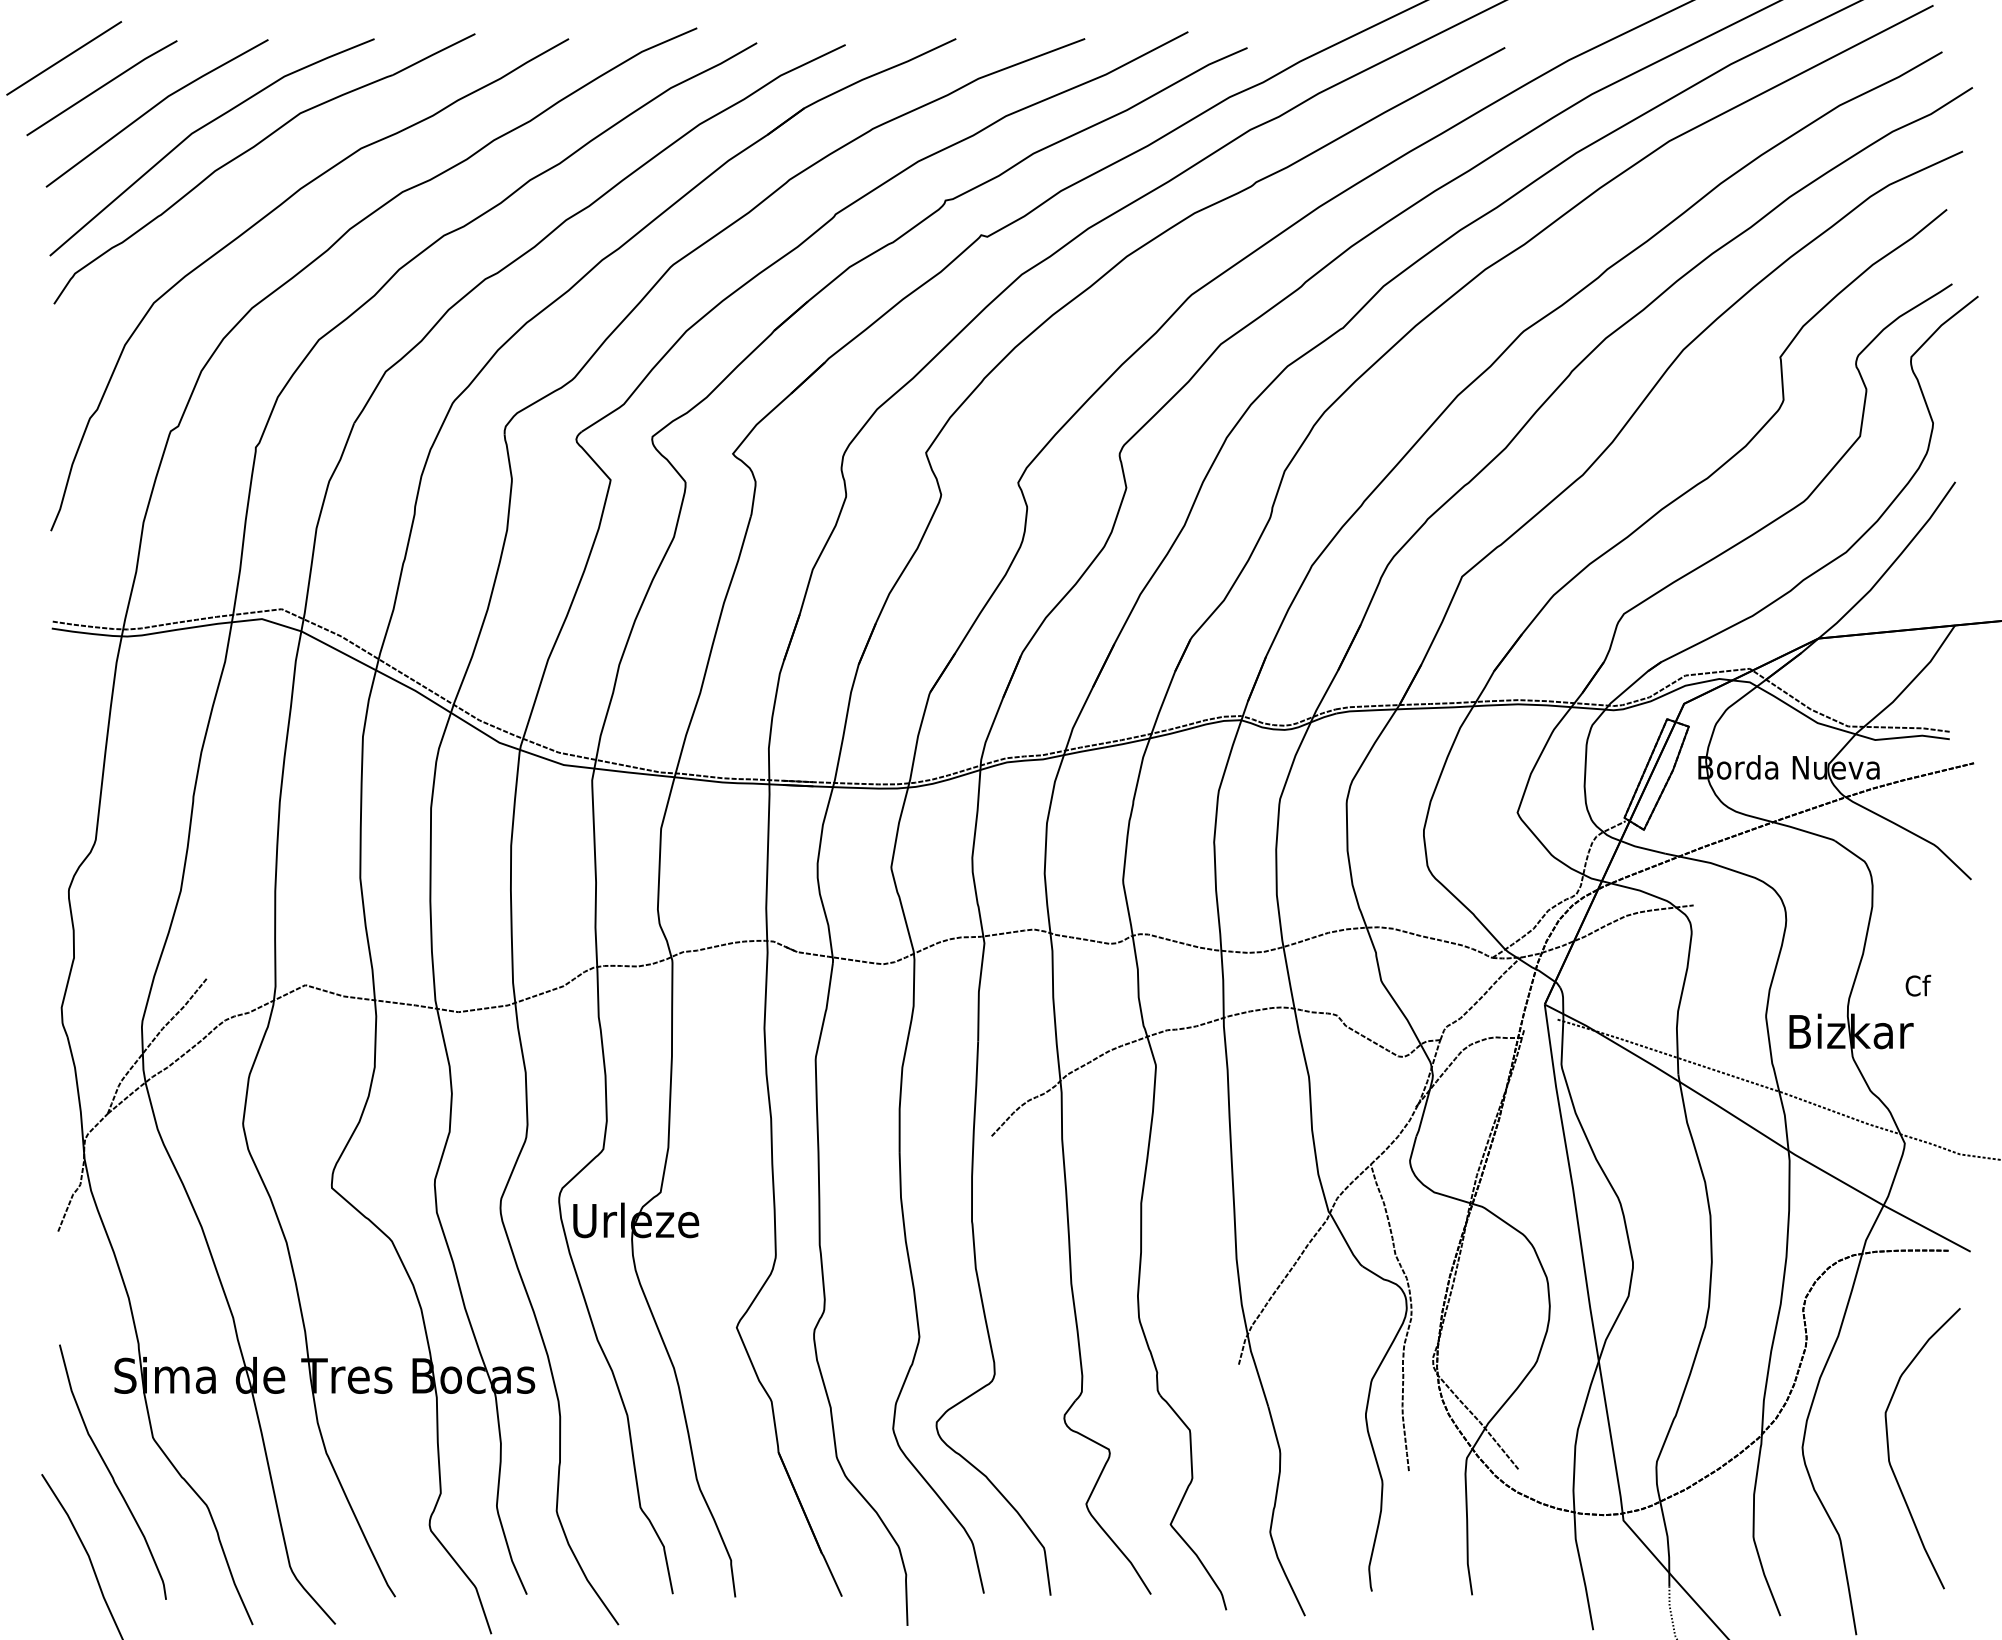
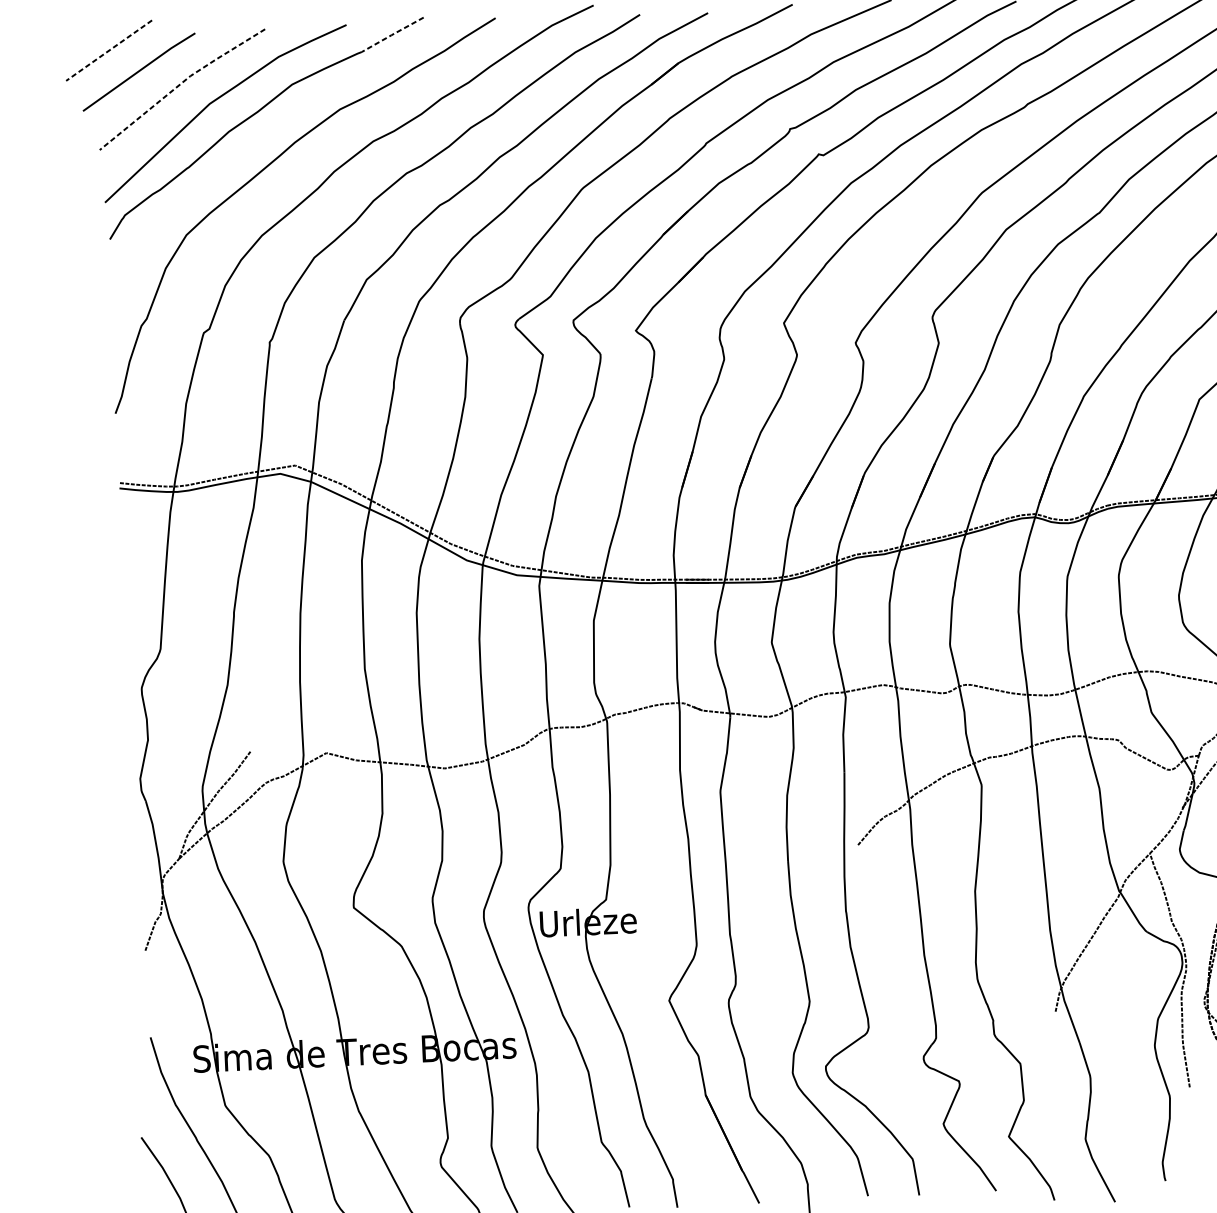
line: (433, 54) -> (392, 34), solid -> dashed
line: (63, 58) -> (108, 50), solid -> dashed
line: (154, 106) -> (180, 84), solid -> dashed

